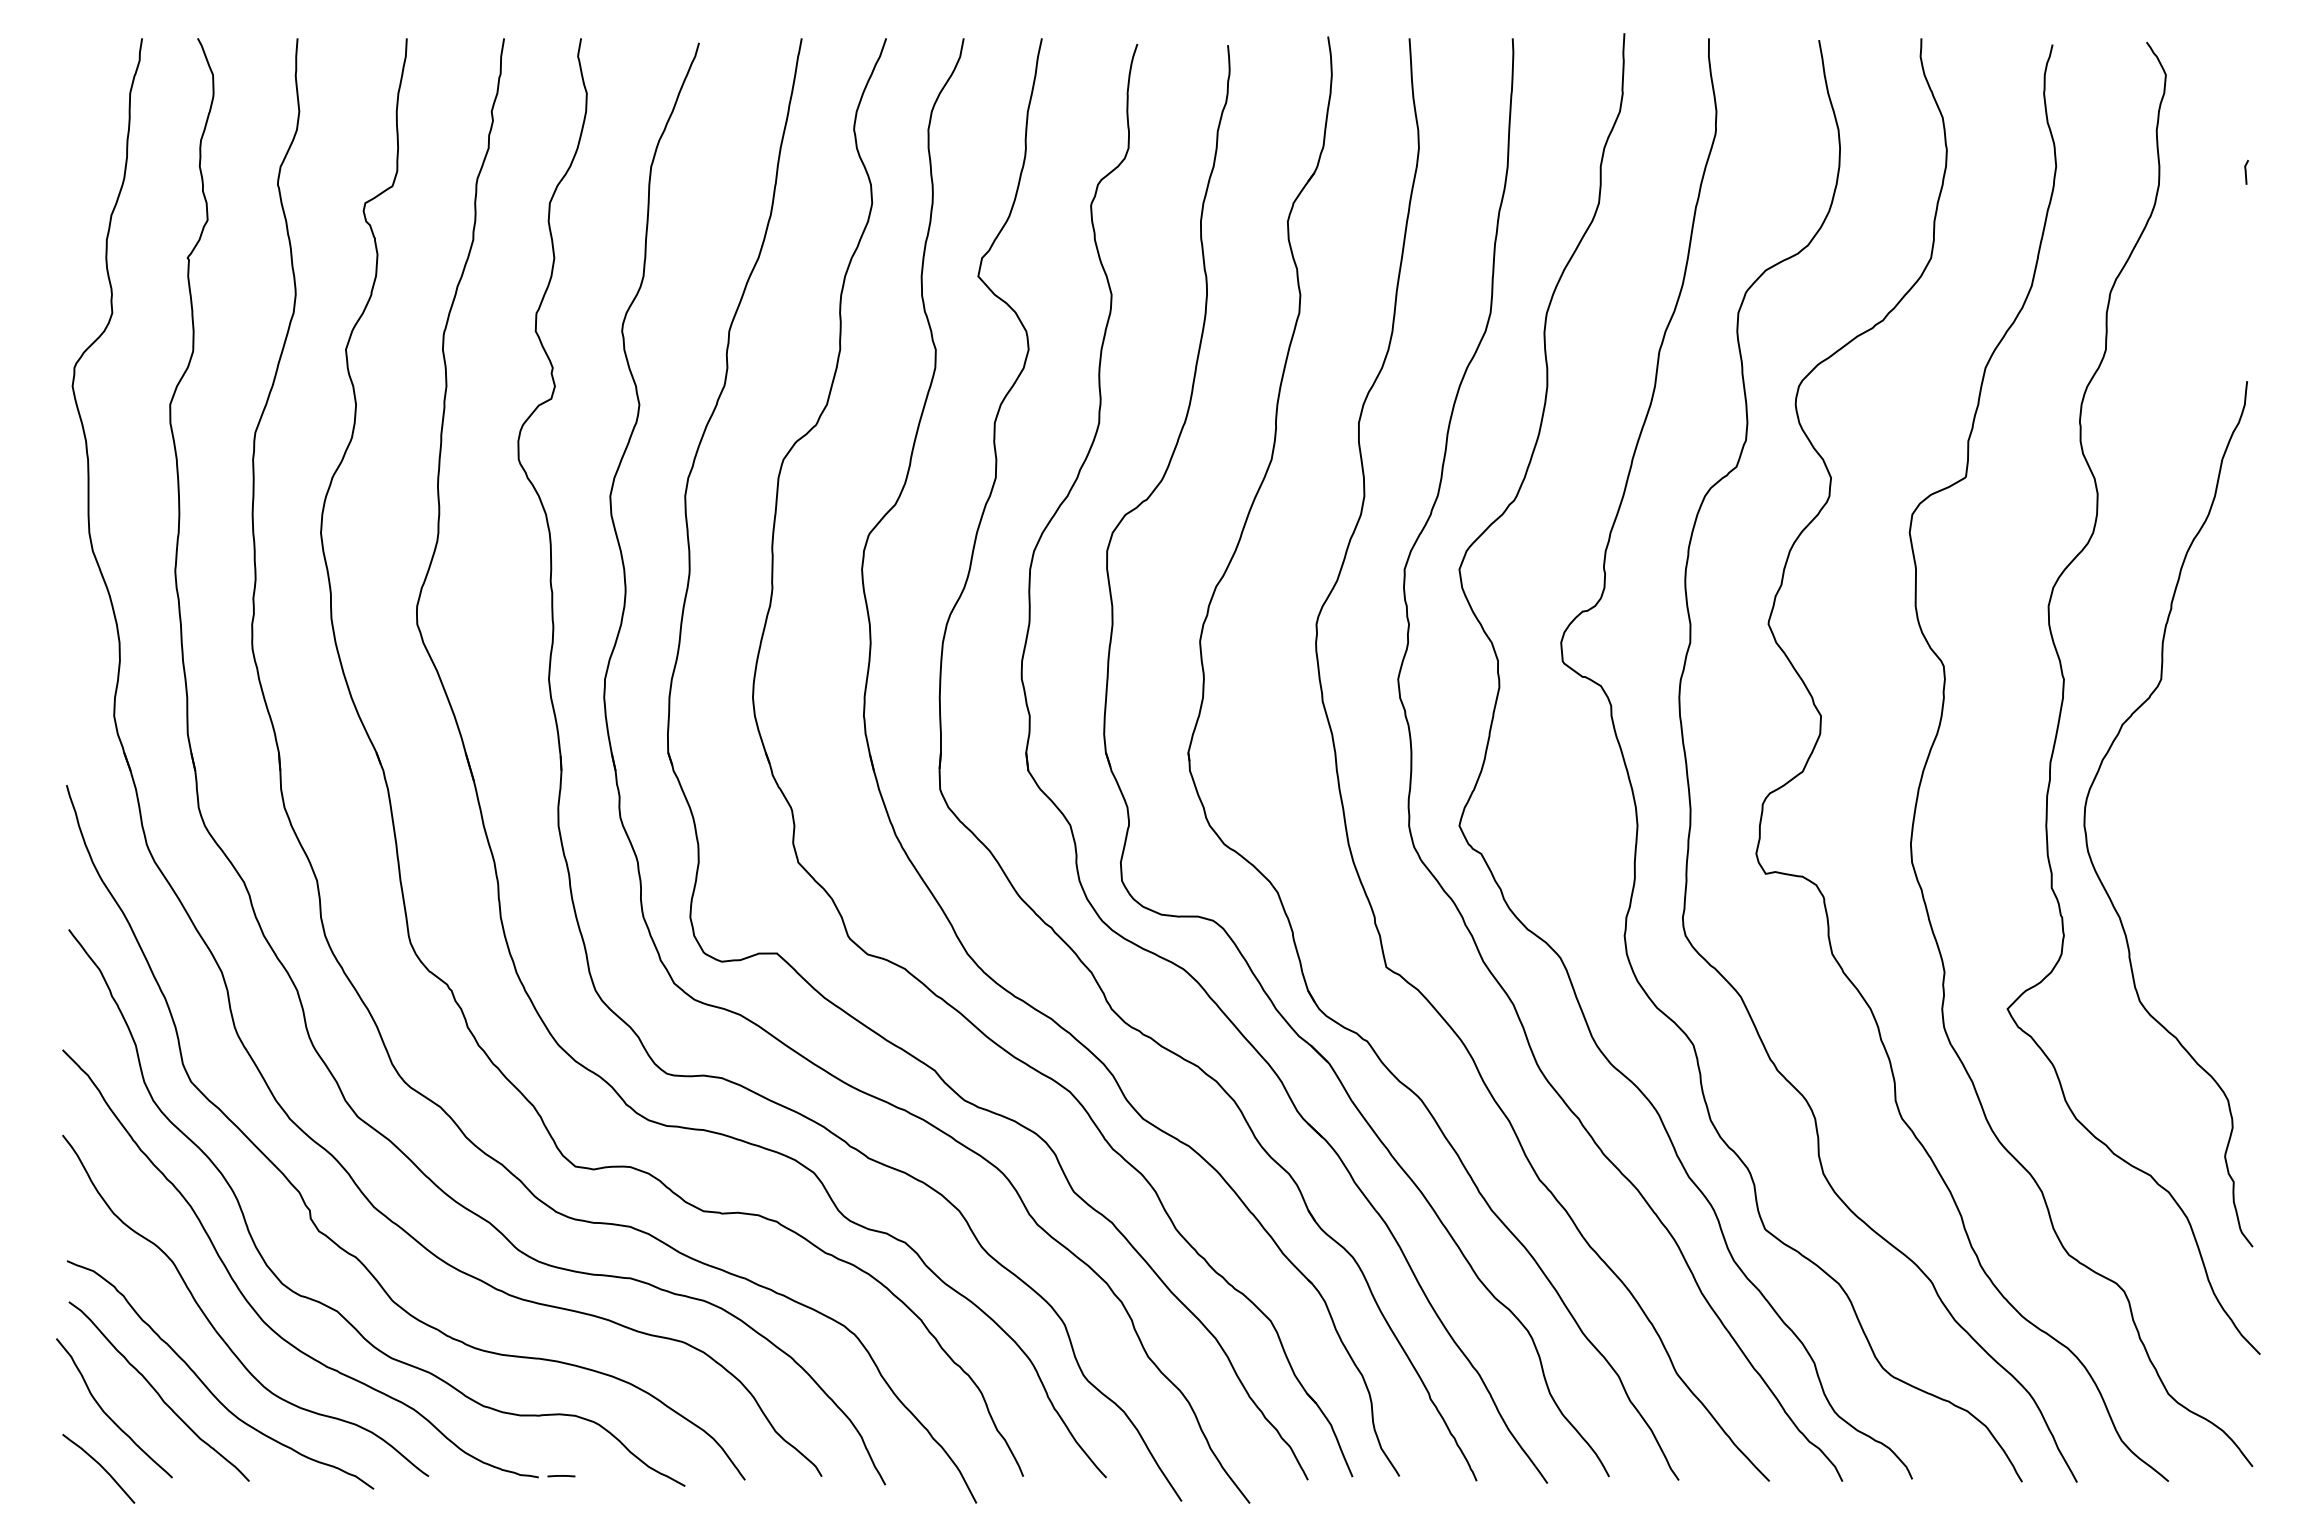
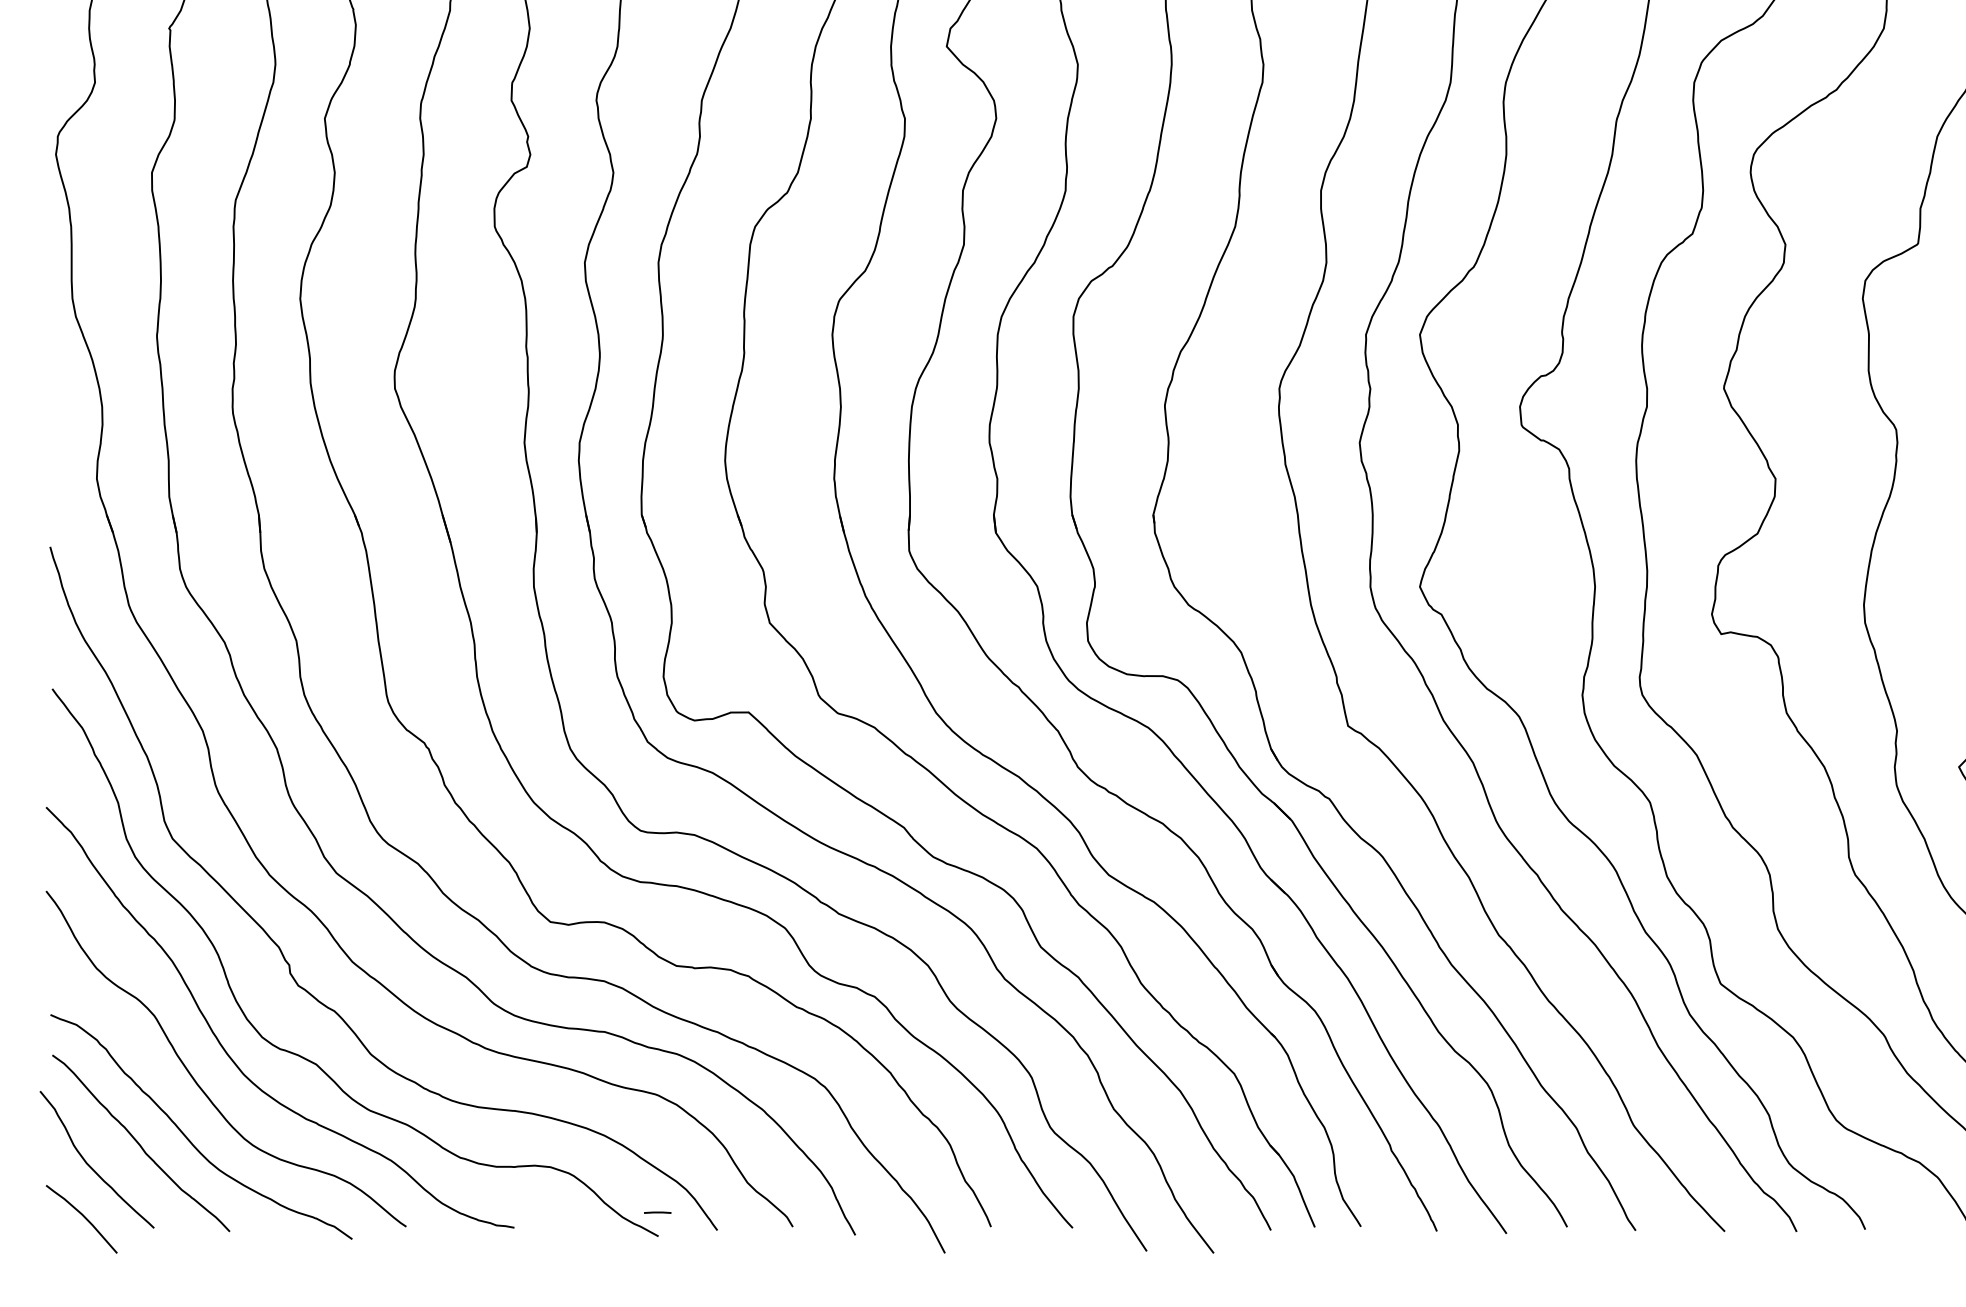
line: (561, 1476) -> (657, 1213), moved

